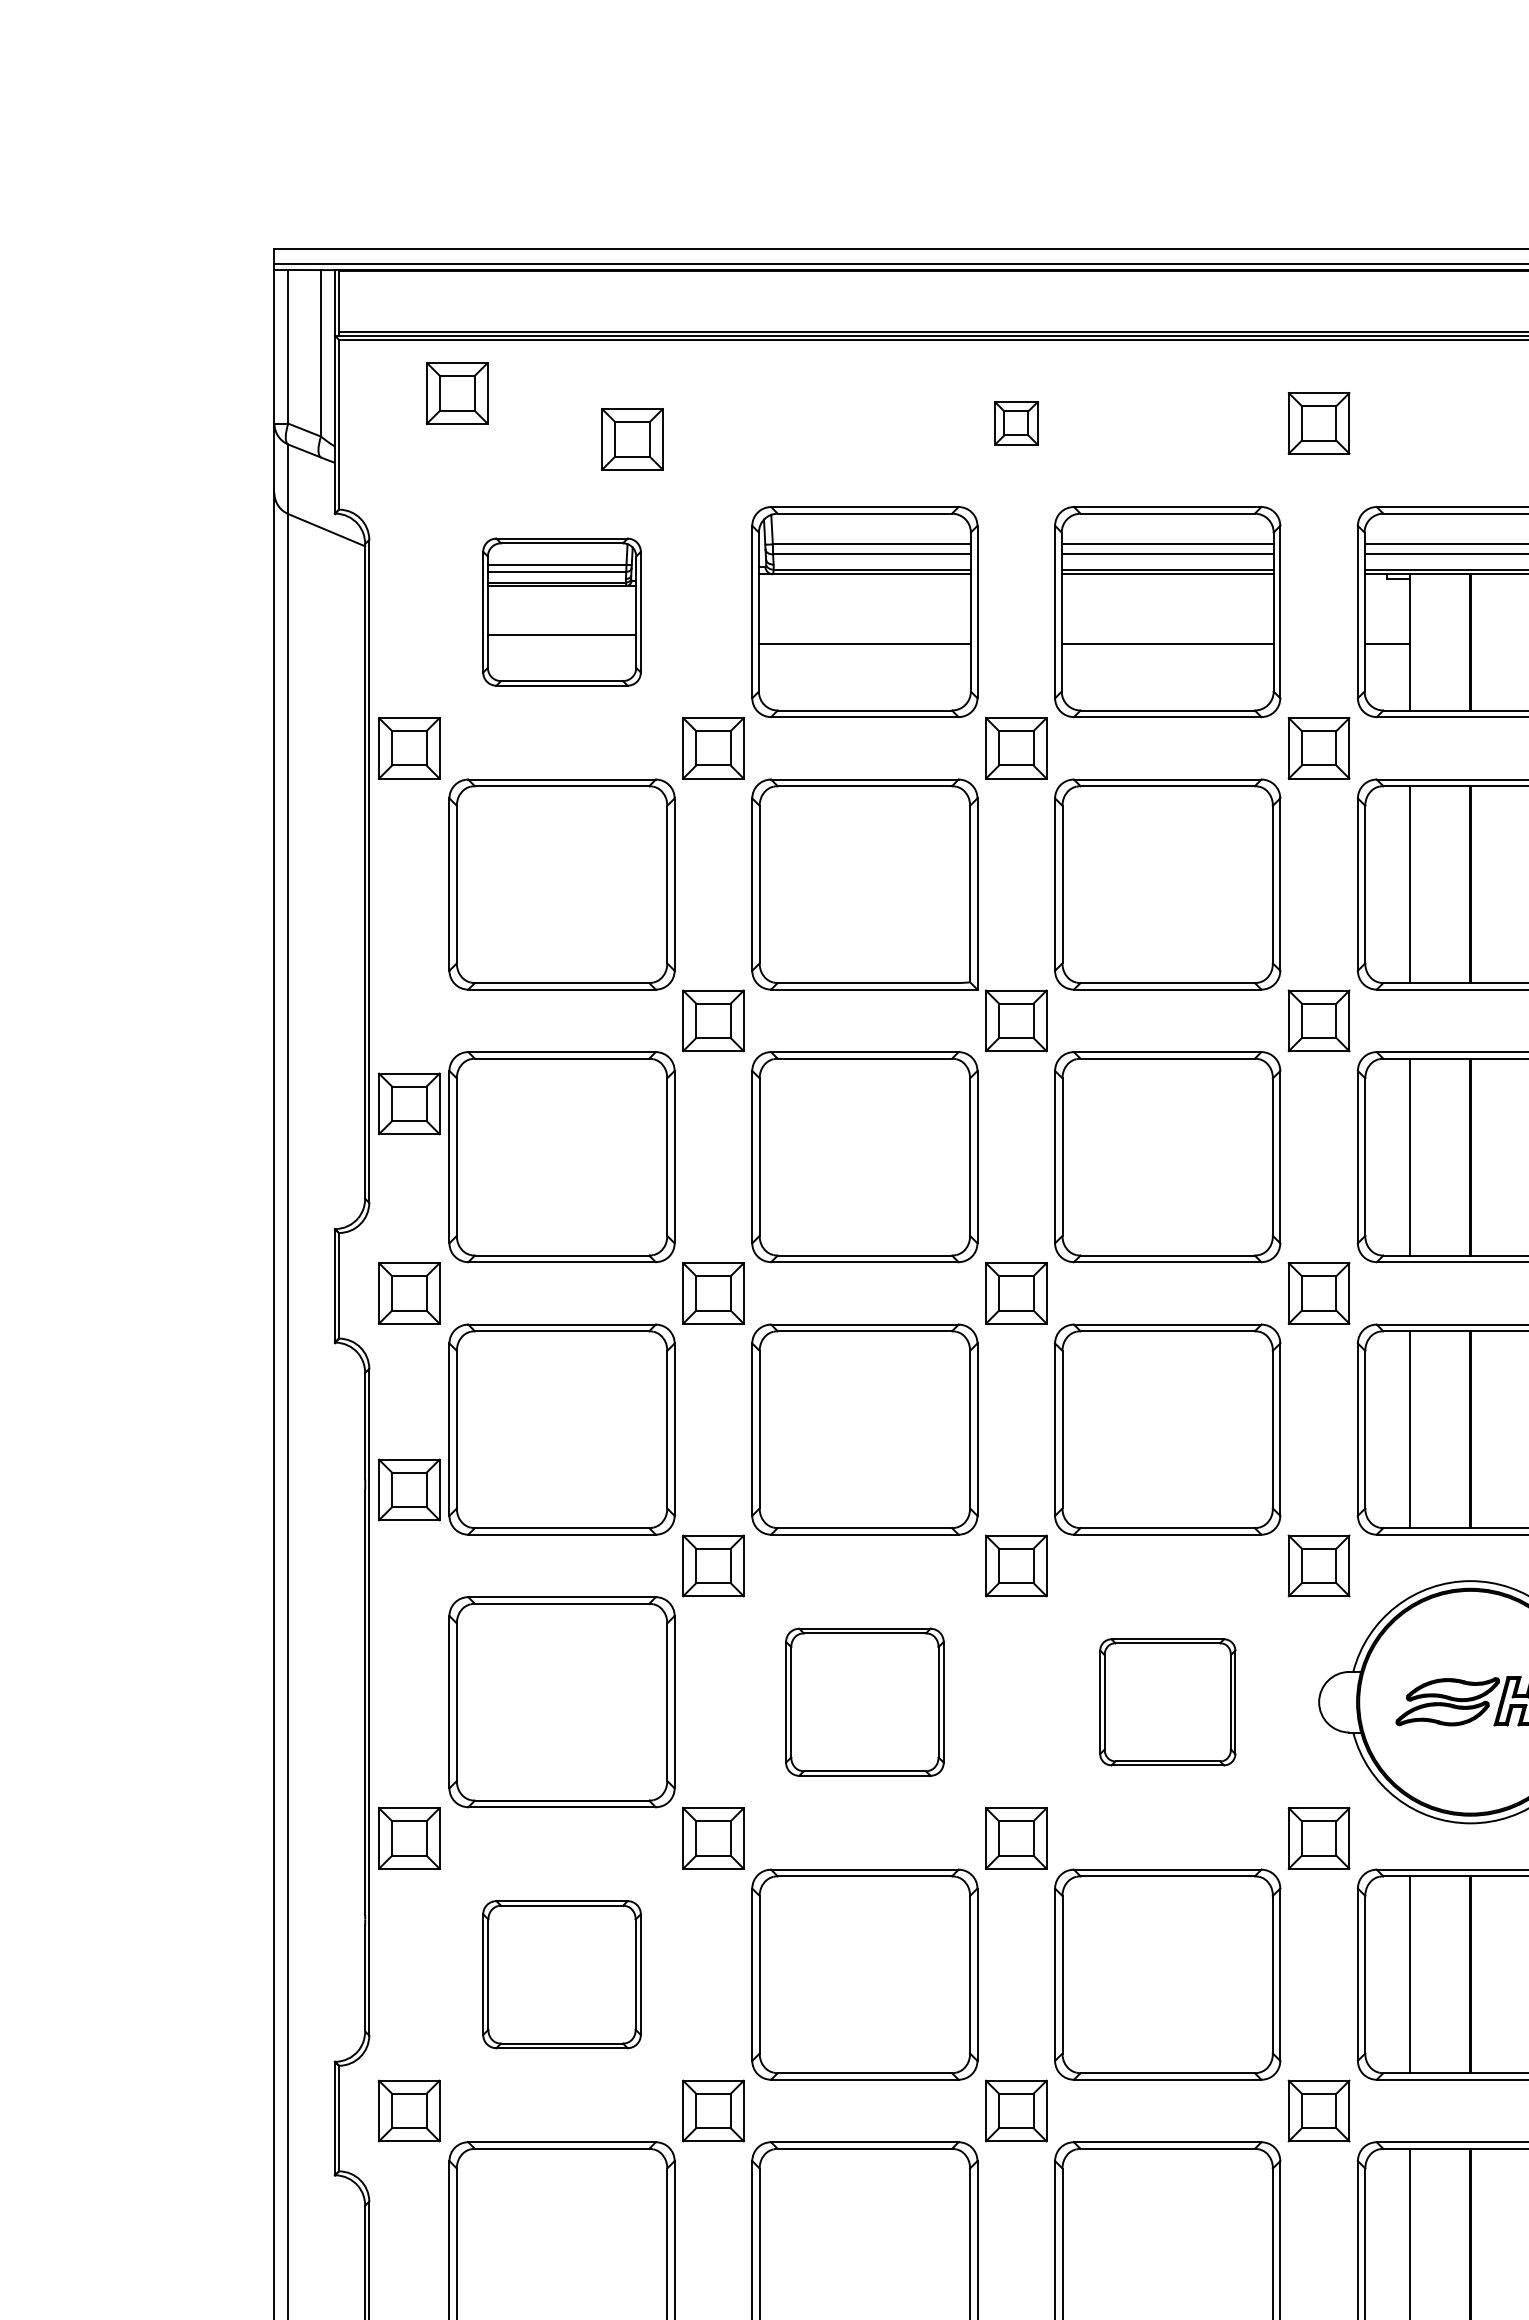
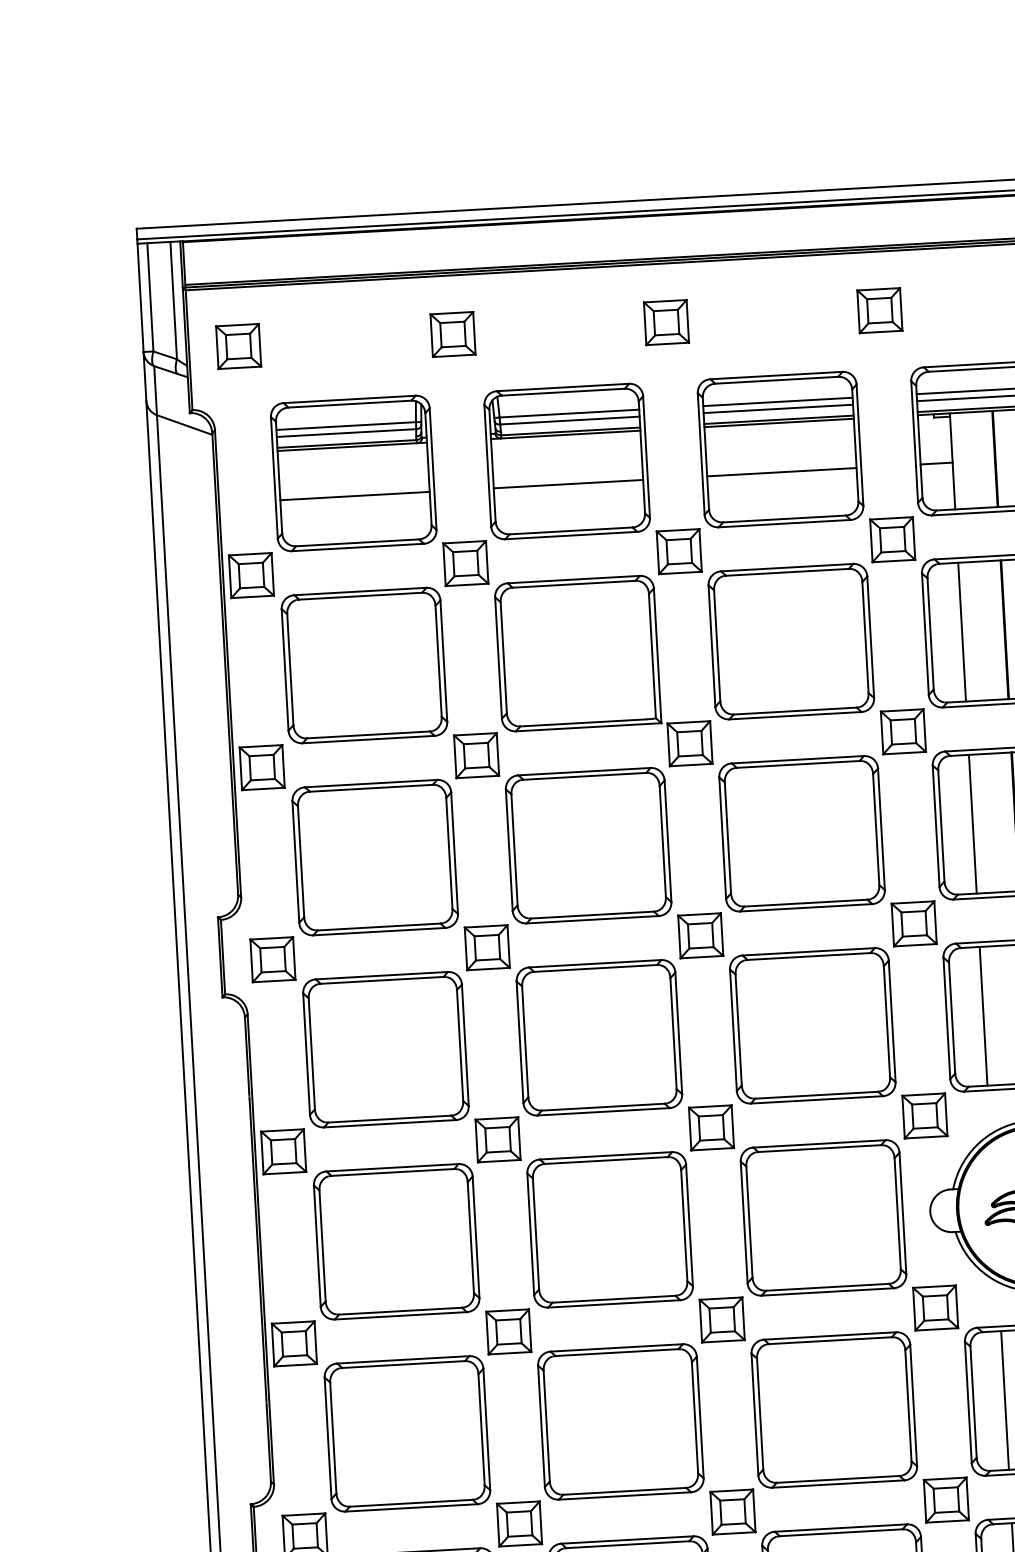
part: (457, 393) -> (238, 346), moved
part: (1016, 423) -> (666, 322), size x1.43
part: (632, 439) -> (453, 334), moved
part: (561, 612) -> (353, 473), size x1.43
part: (409, 1103) -> (262, 767), moved
part: (409, 1489) -> (283, 1151), moved
part: (864, 1702) -> (609, 1230), size x1.43
part: (1167, 1702) -> (823, 1218), size x1.67
part: (561, 1974) -> (407, 1433), size x1.43

